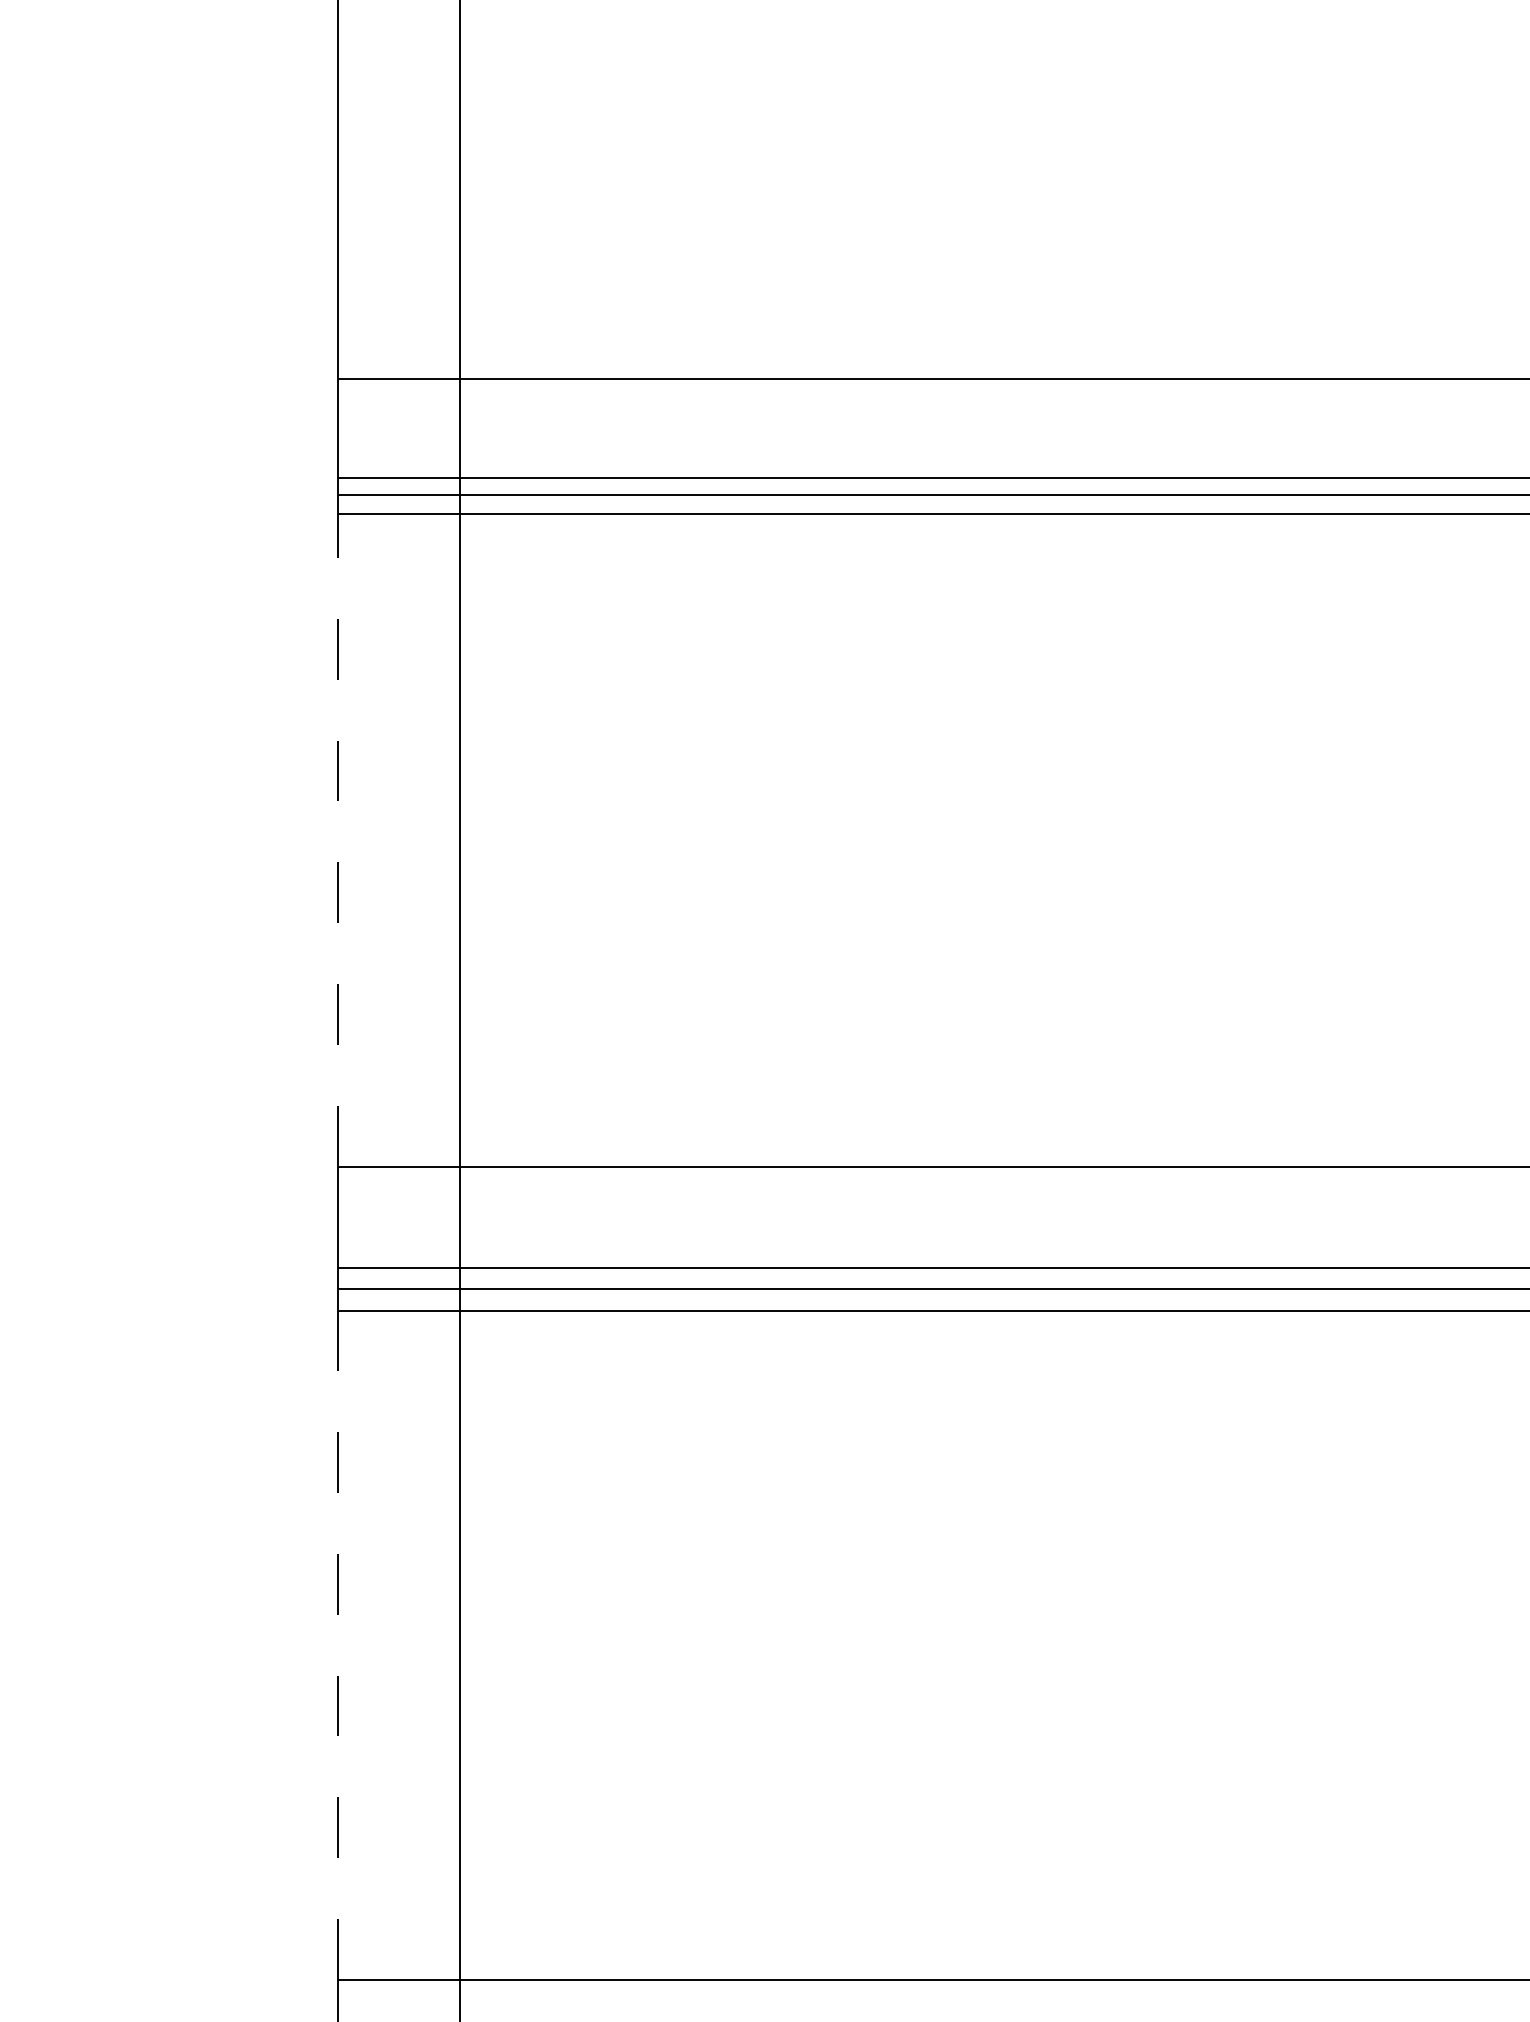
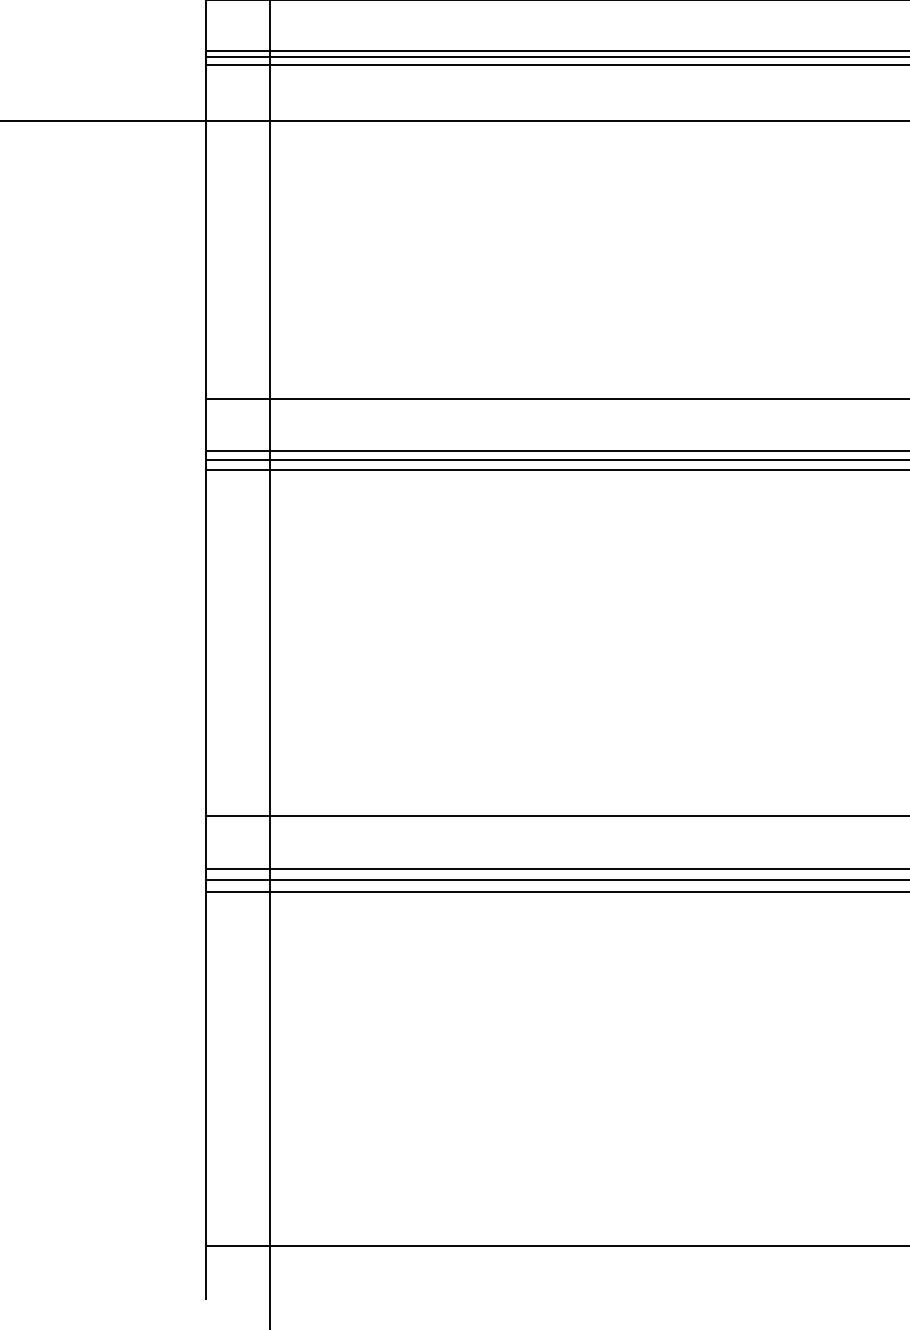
line: (337, 839) -> (205, 642), dashed -> solid
line: (337, 1646) -> (205, 1069), dashed -> solid

